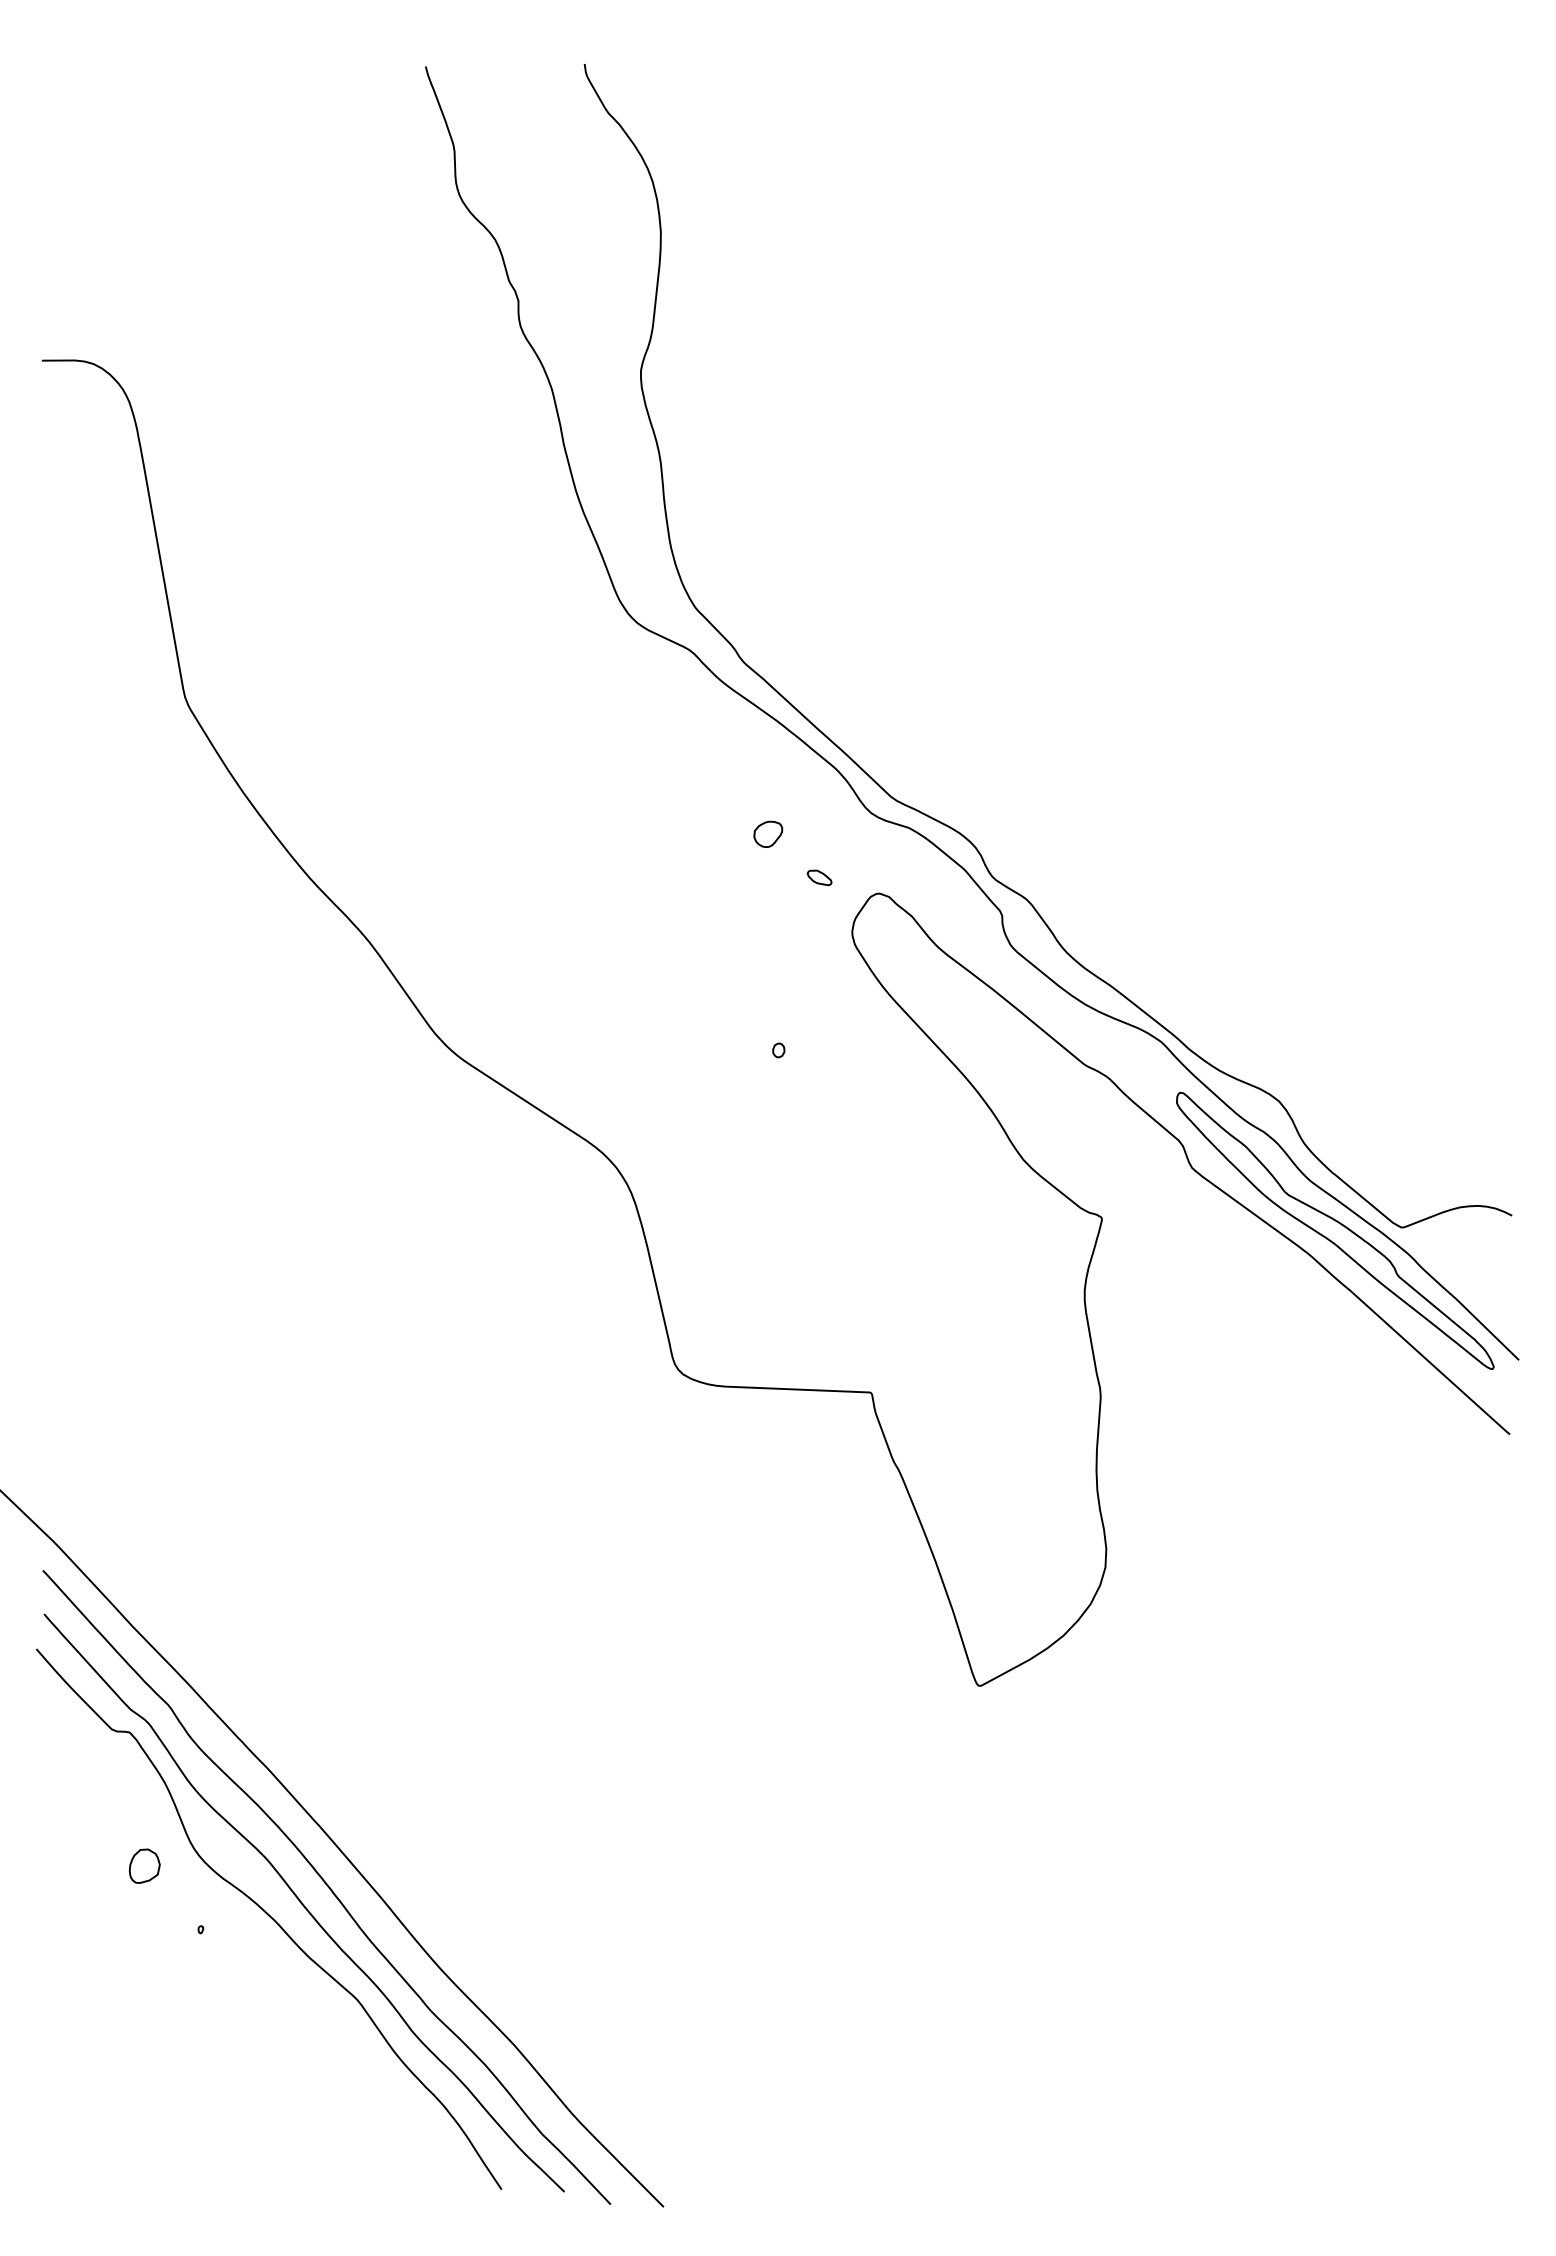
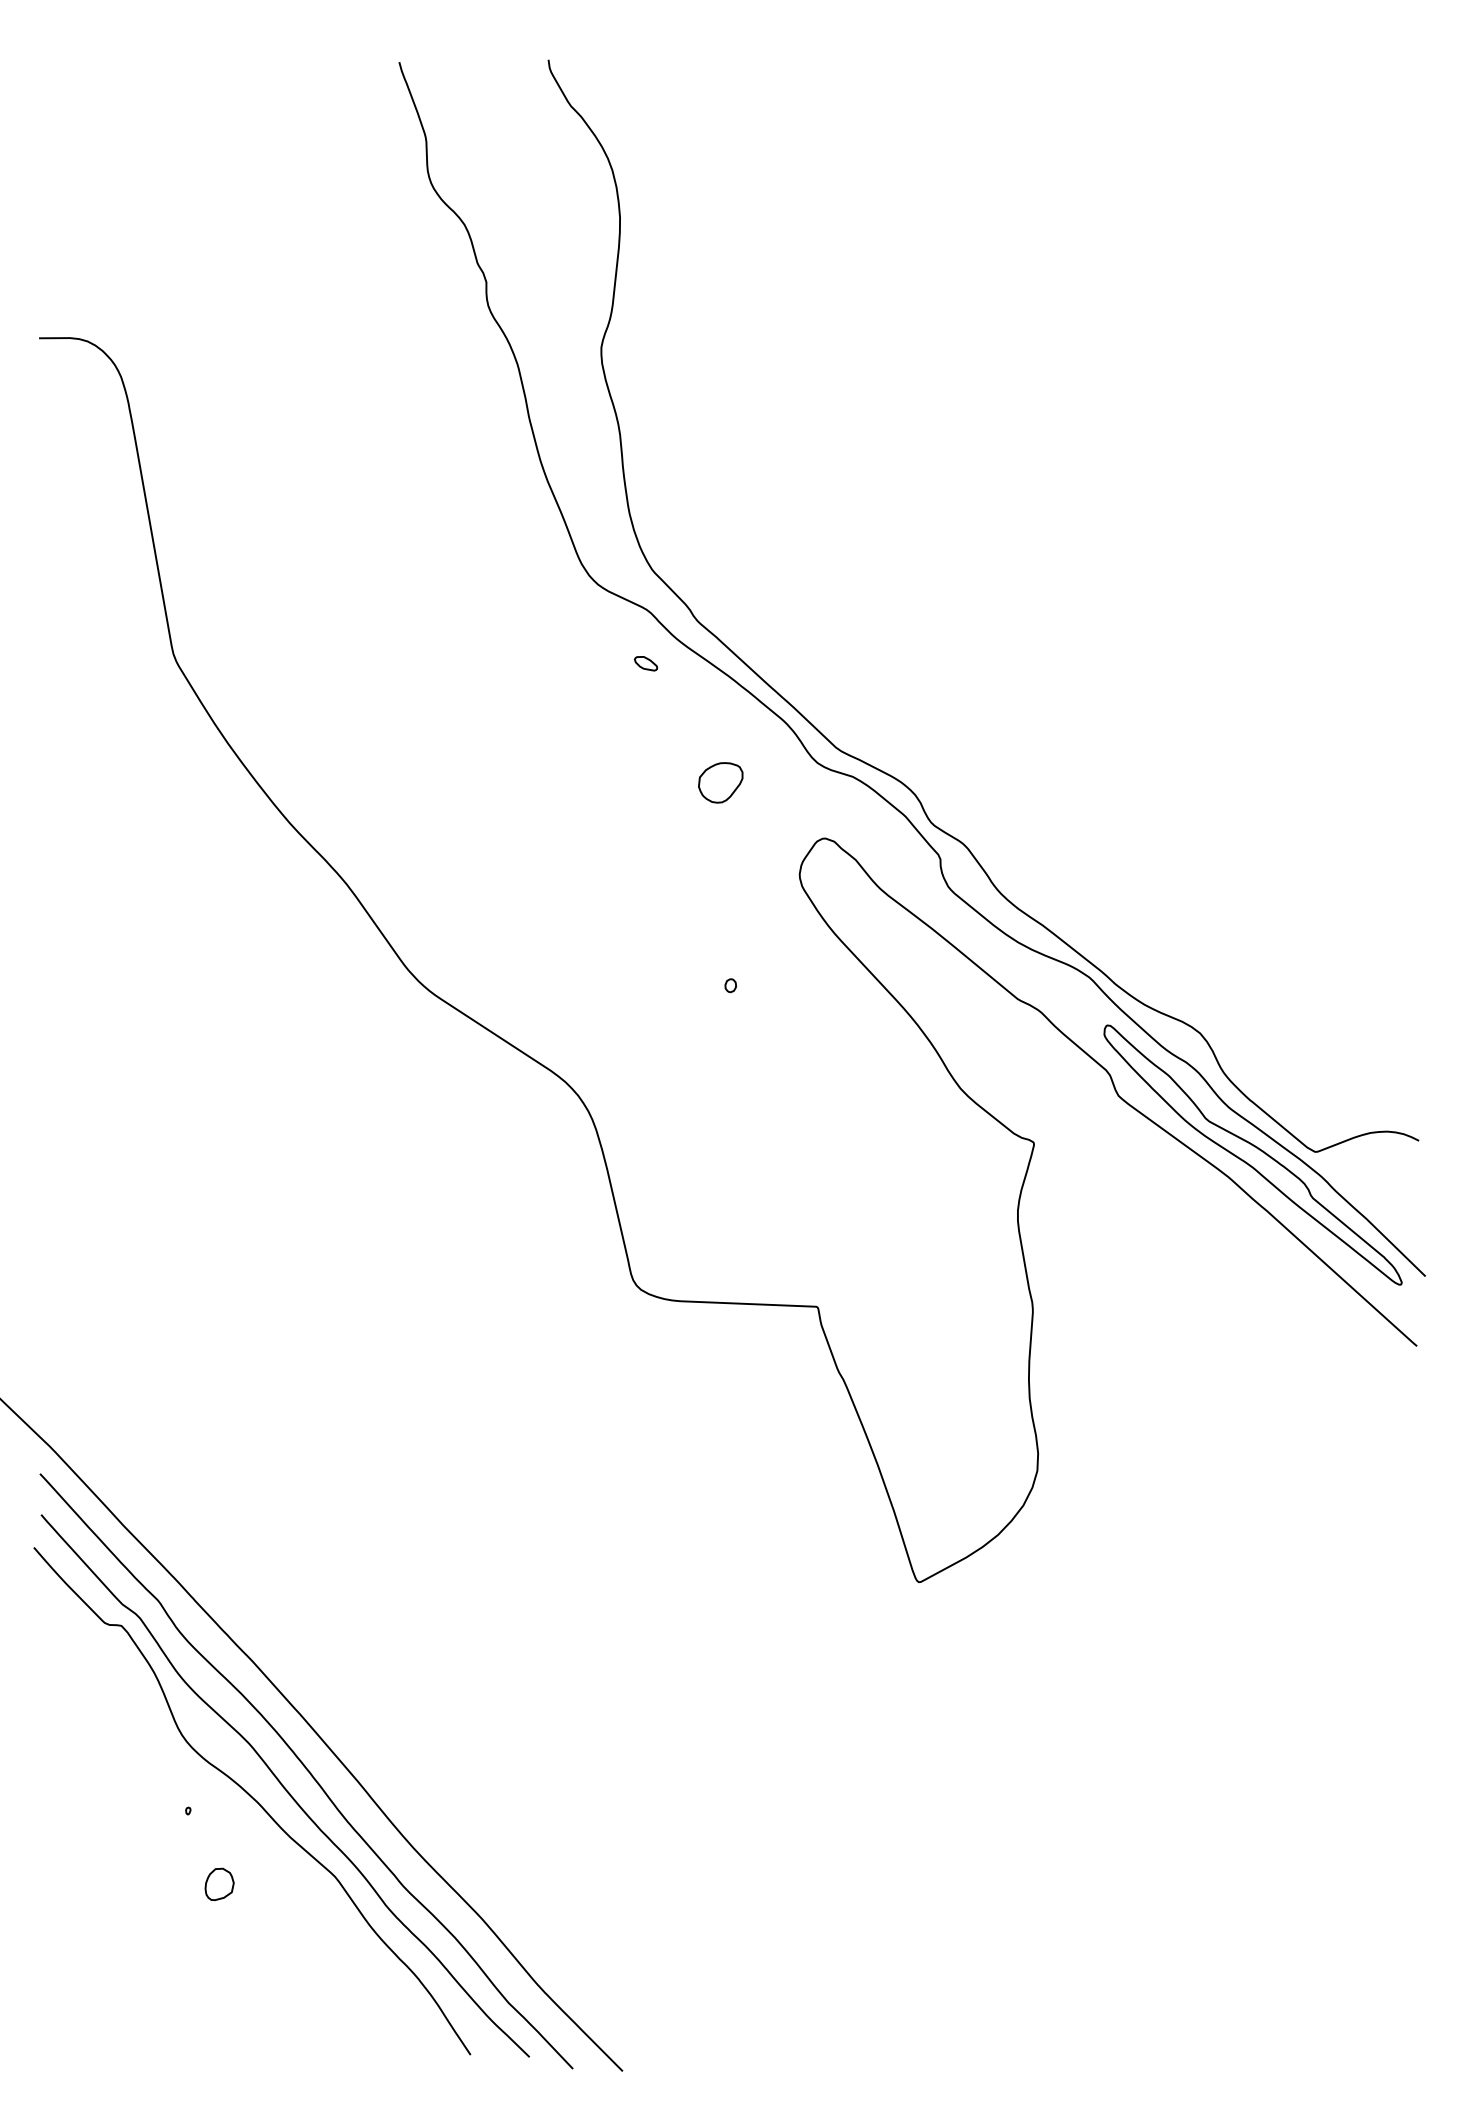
part: (767, 833) -> (720, 782), size x1.67
part: (820, 877) -> (646, 663), moved
part: (144, 1865) -> (219, 1883), moved

